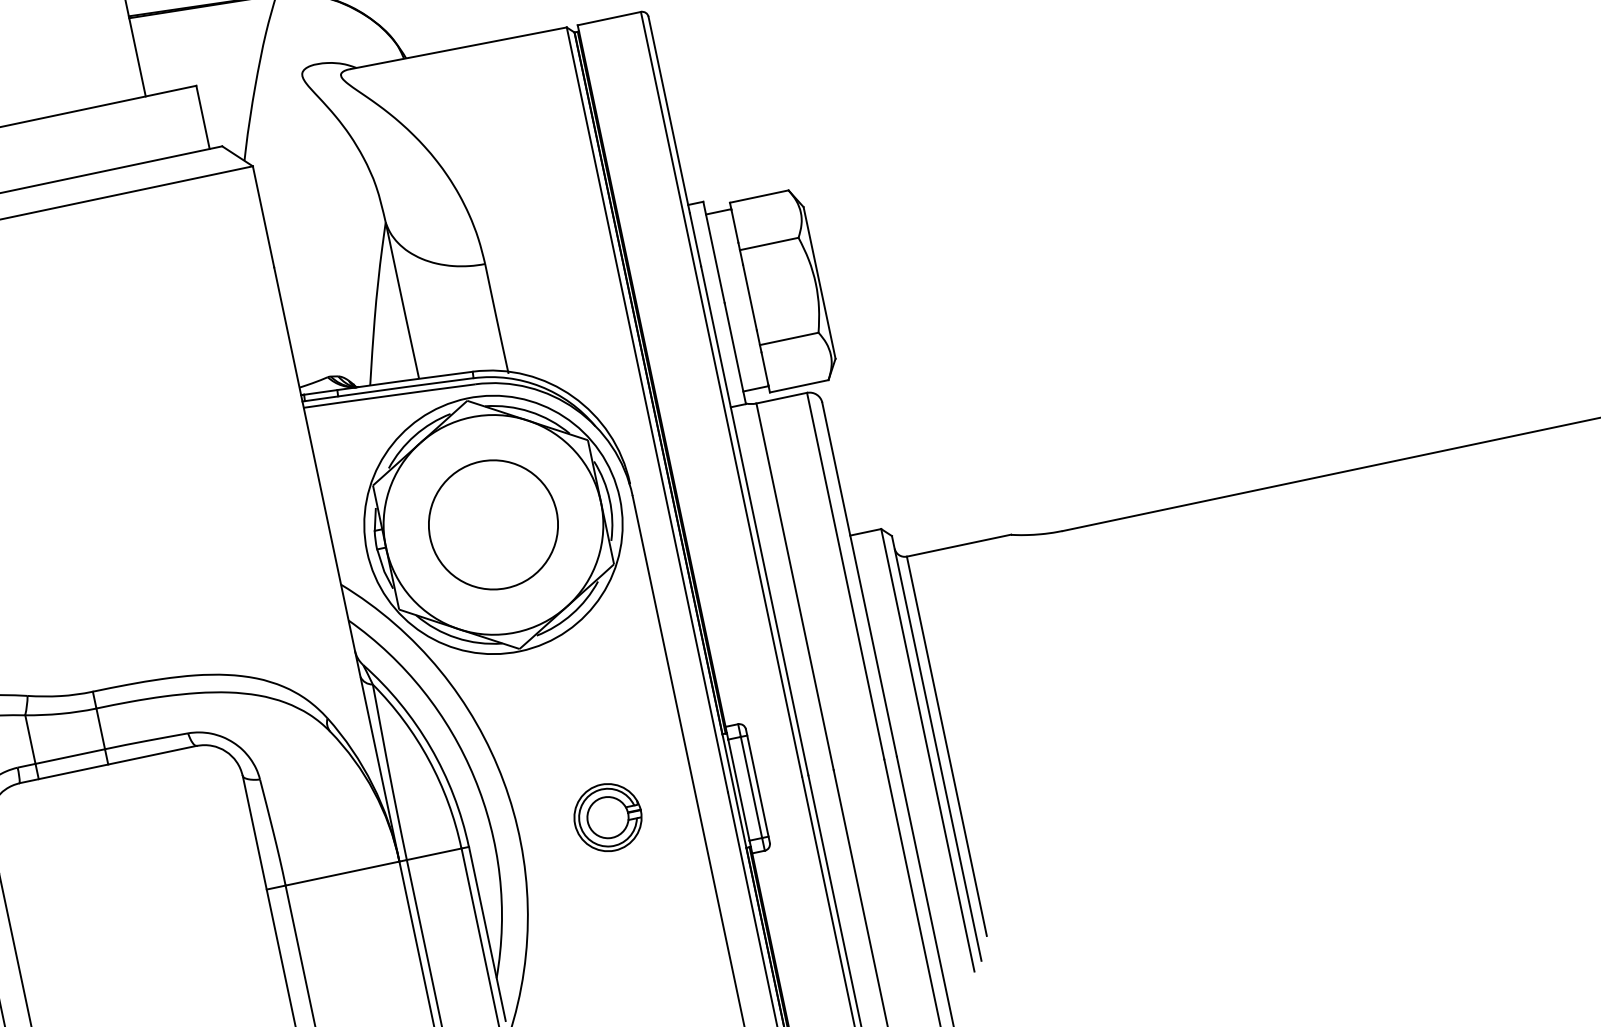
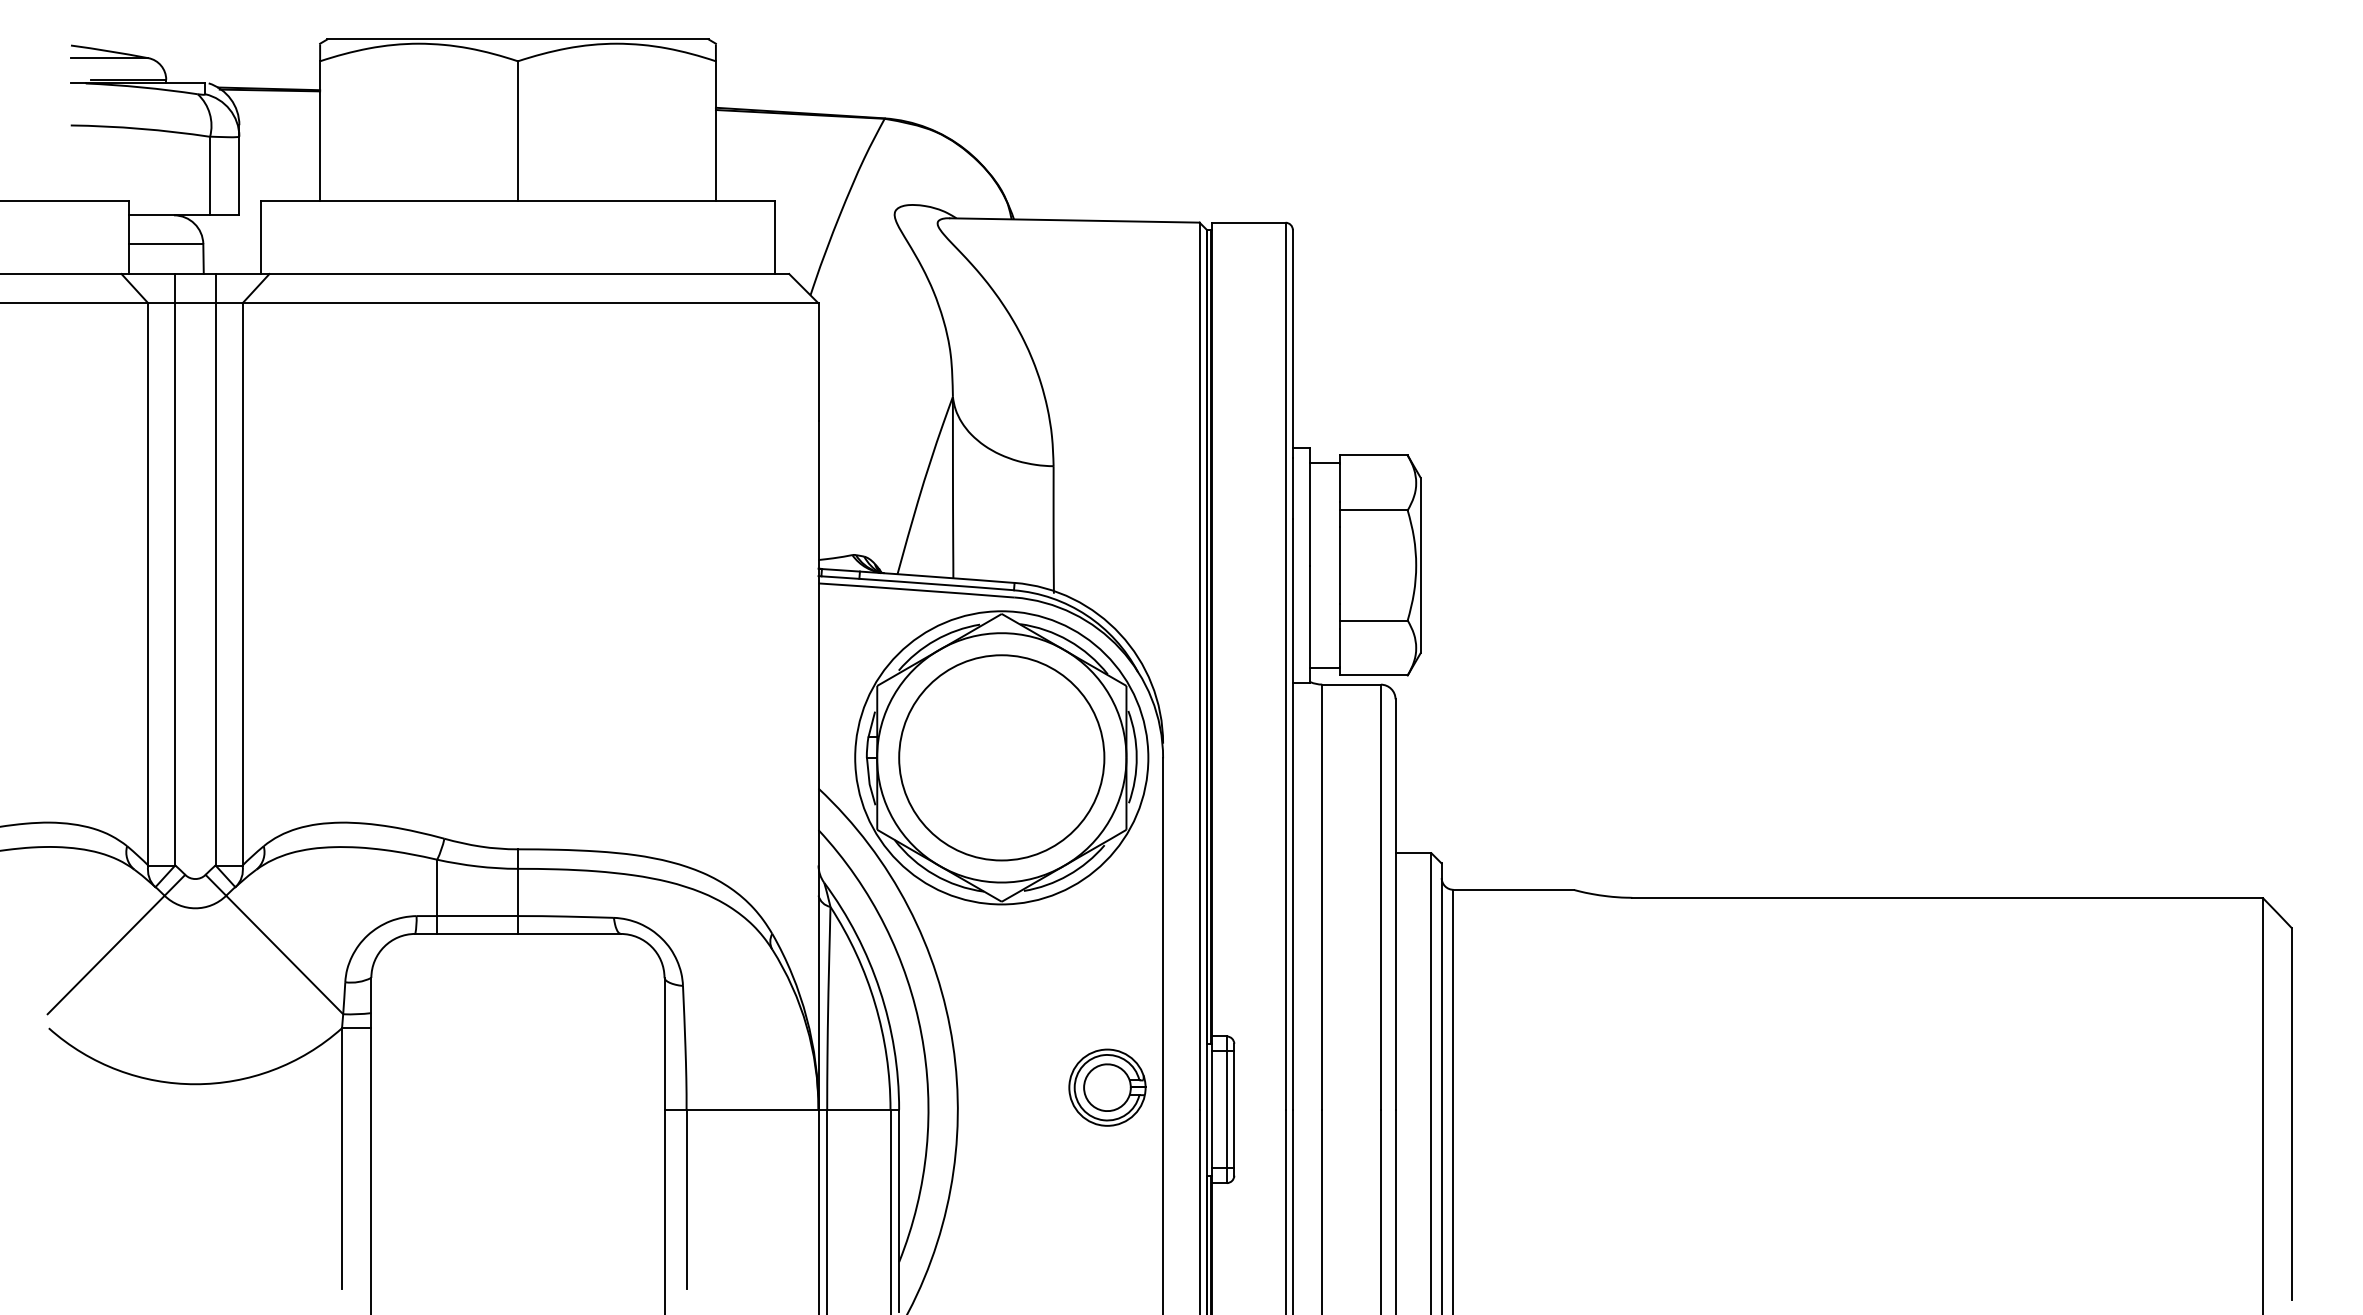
circle: (493, 524) -> (1001, 757), size x1.4
part: (608, 817) -> (1107, 1087), moved

